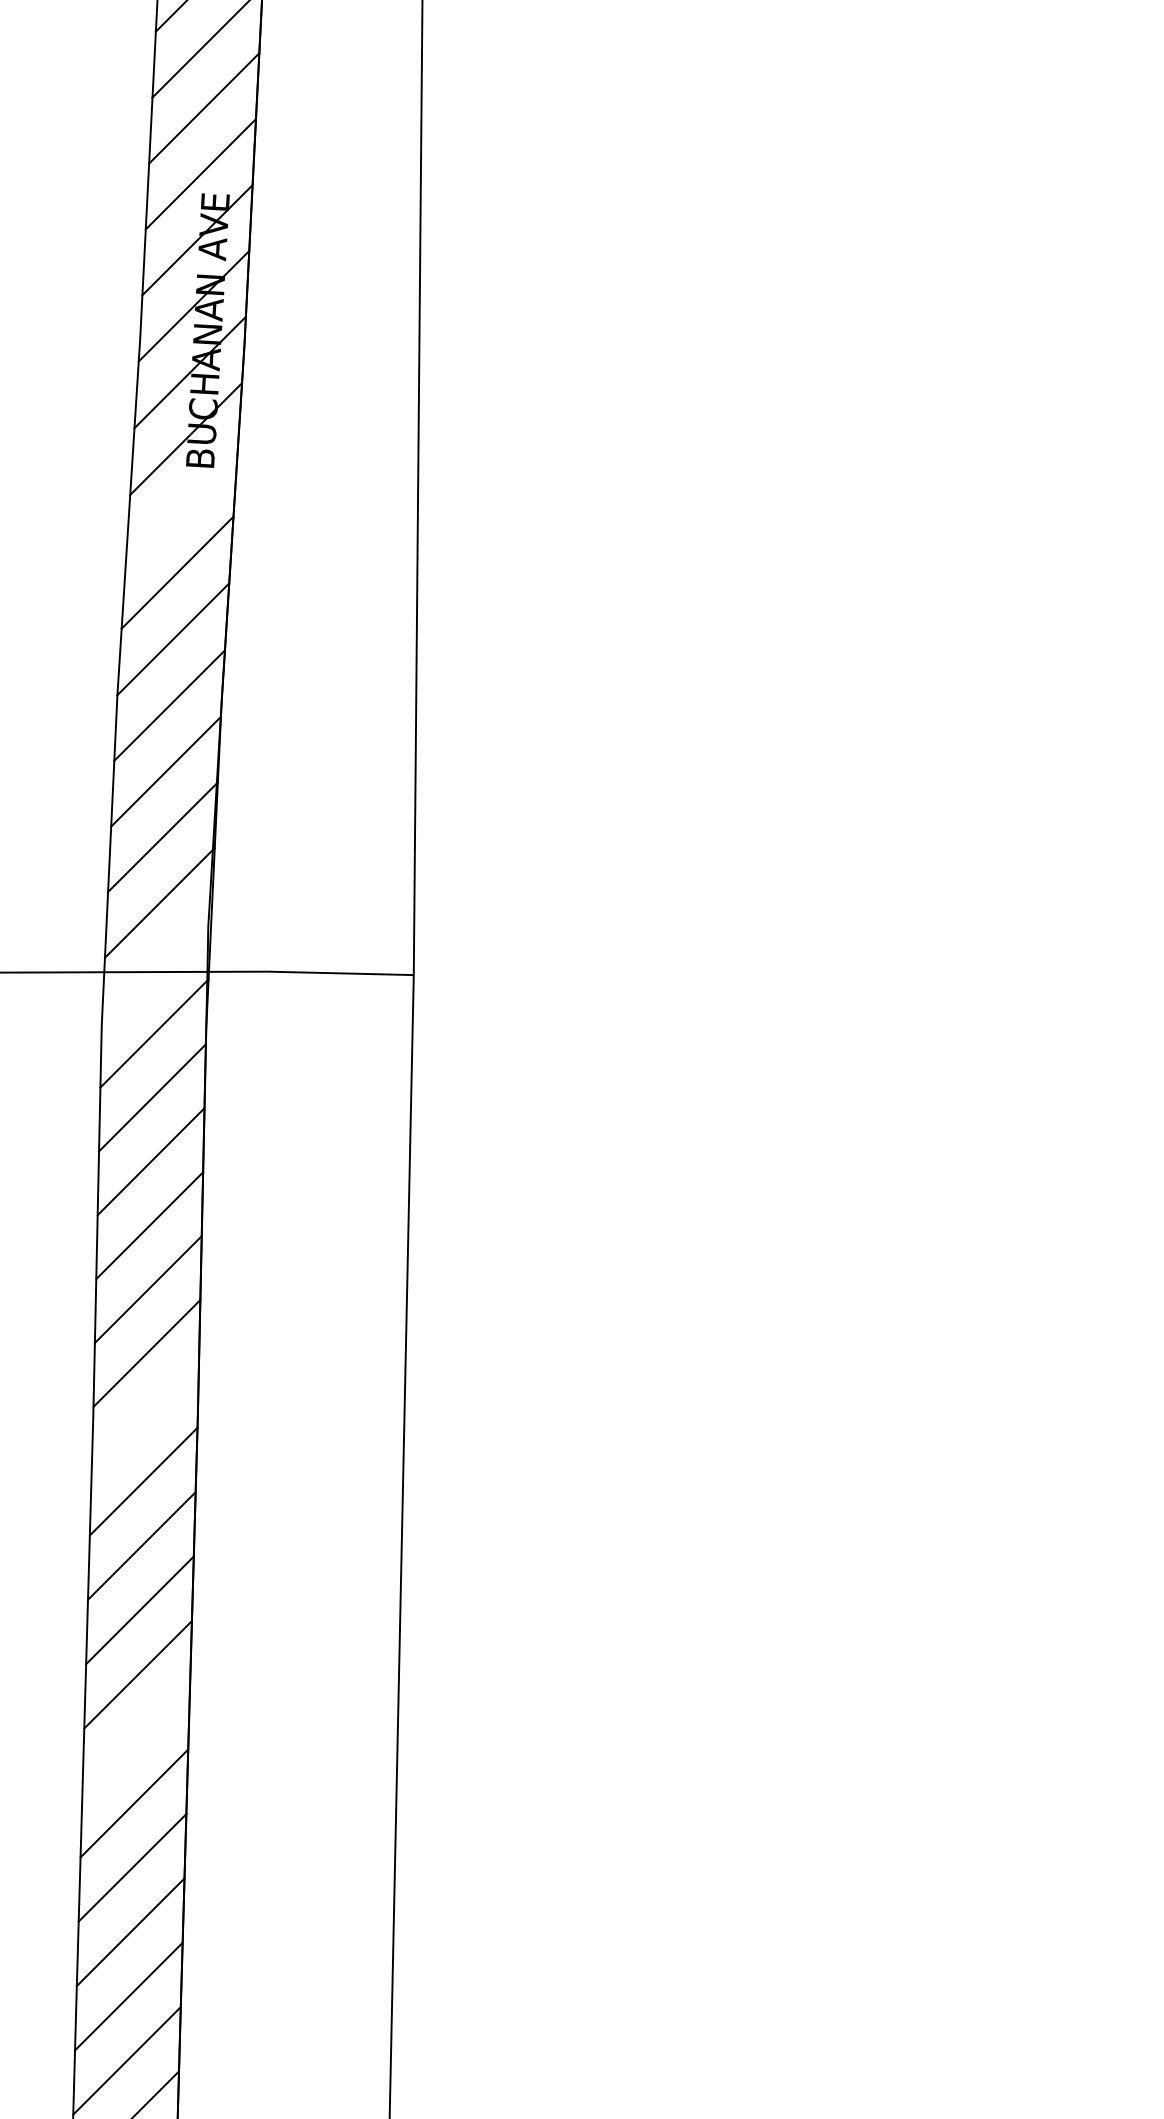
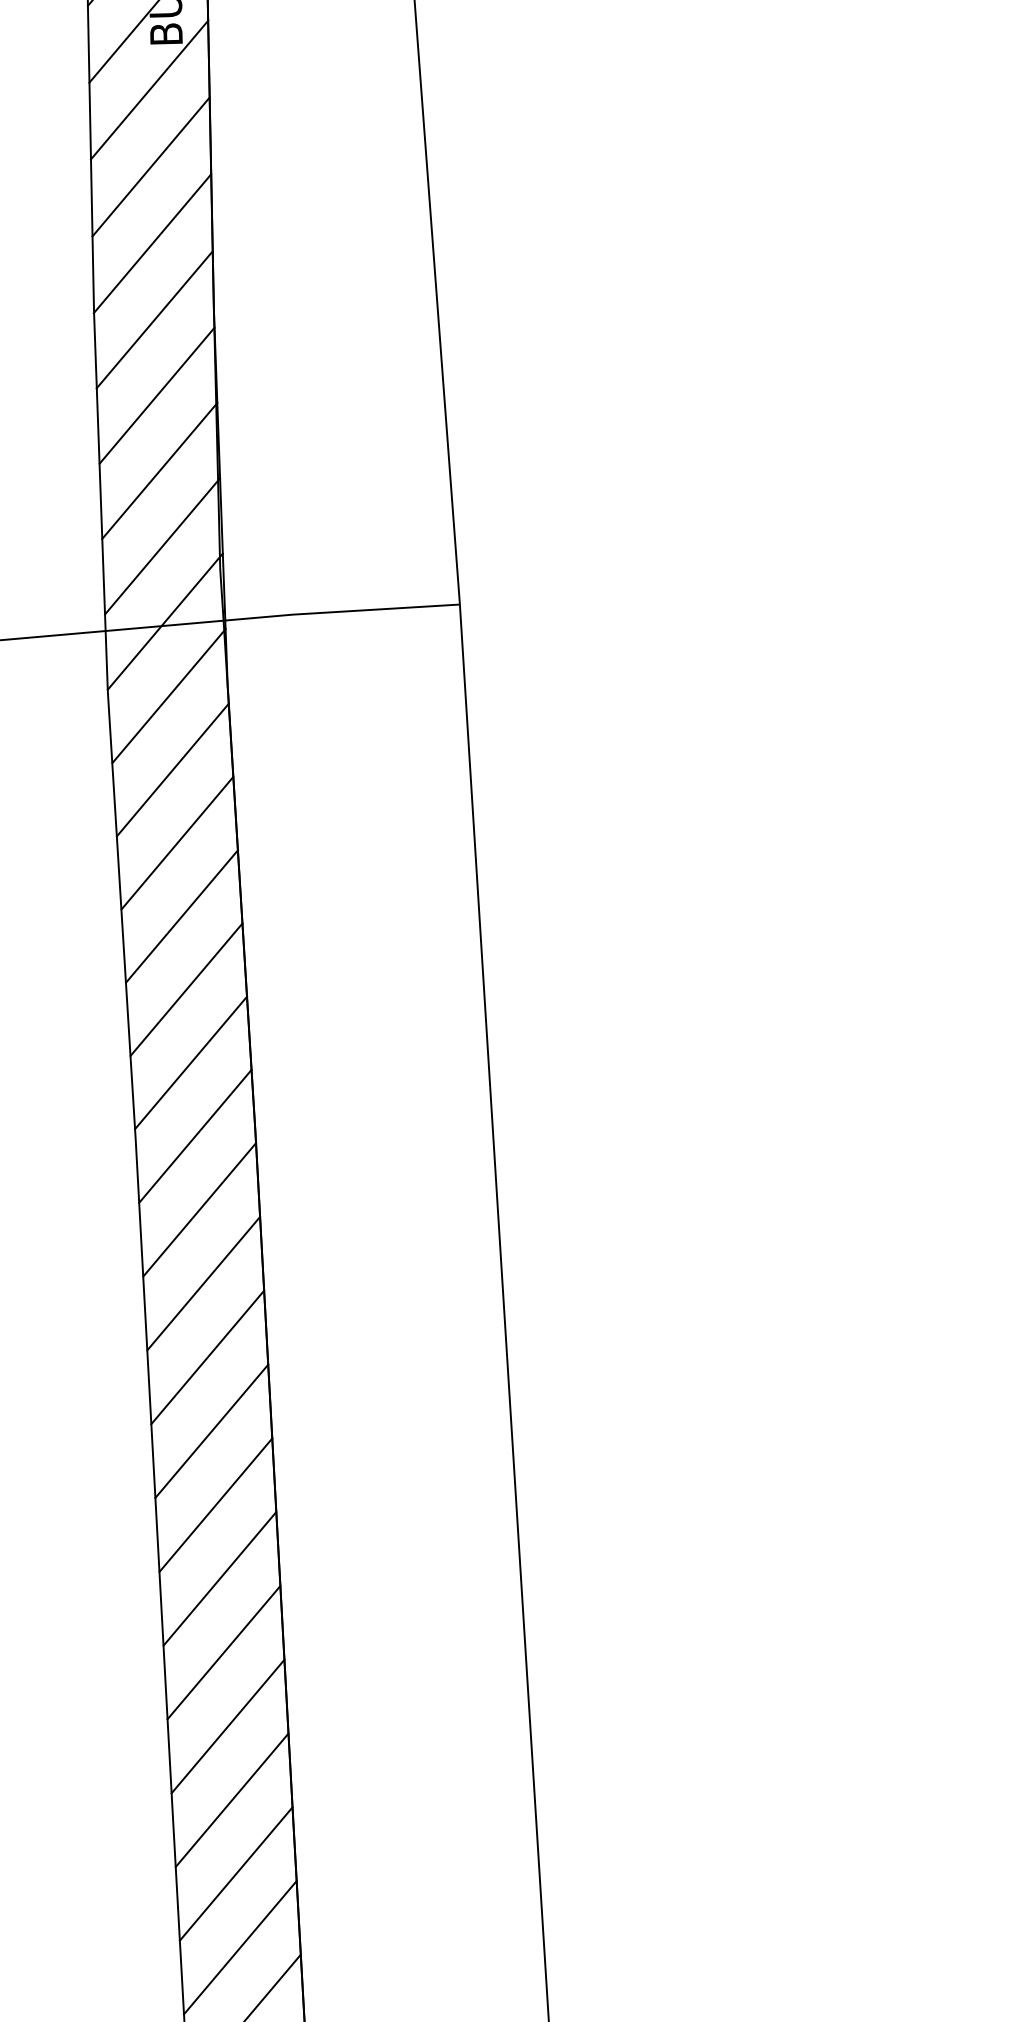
line: (181, 505) -> (149, 89), added
line: (156, 968) -> (164, 621), added
line: (145, 1417) -> (195, 1136), added
line: (136, 1739) -> (216, 1505), added

